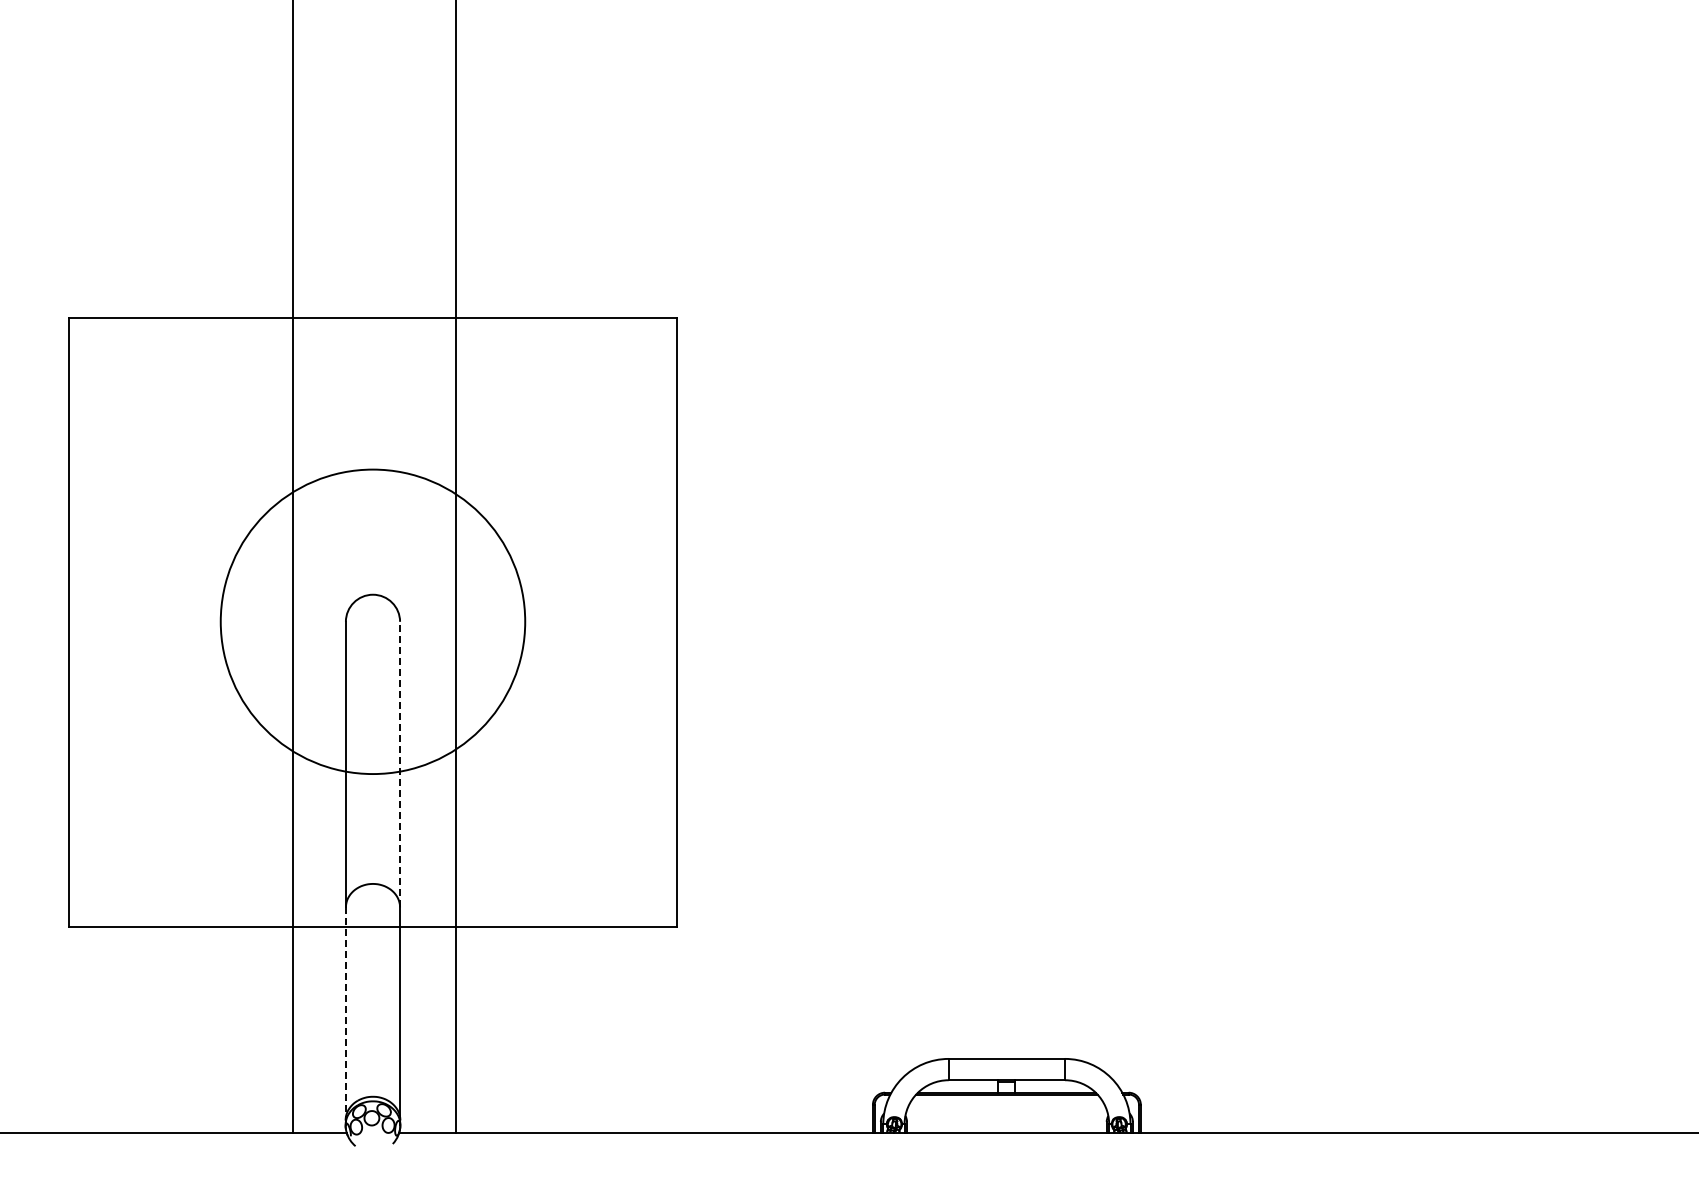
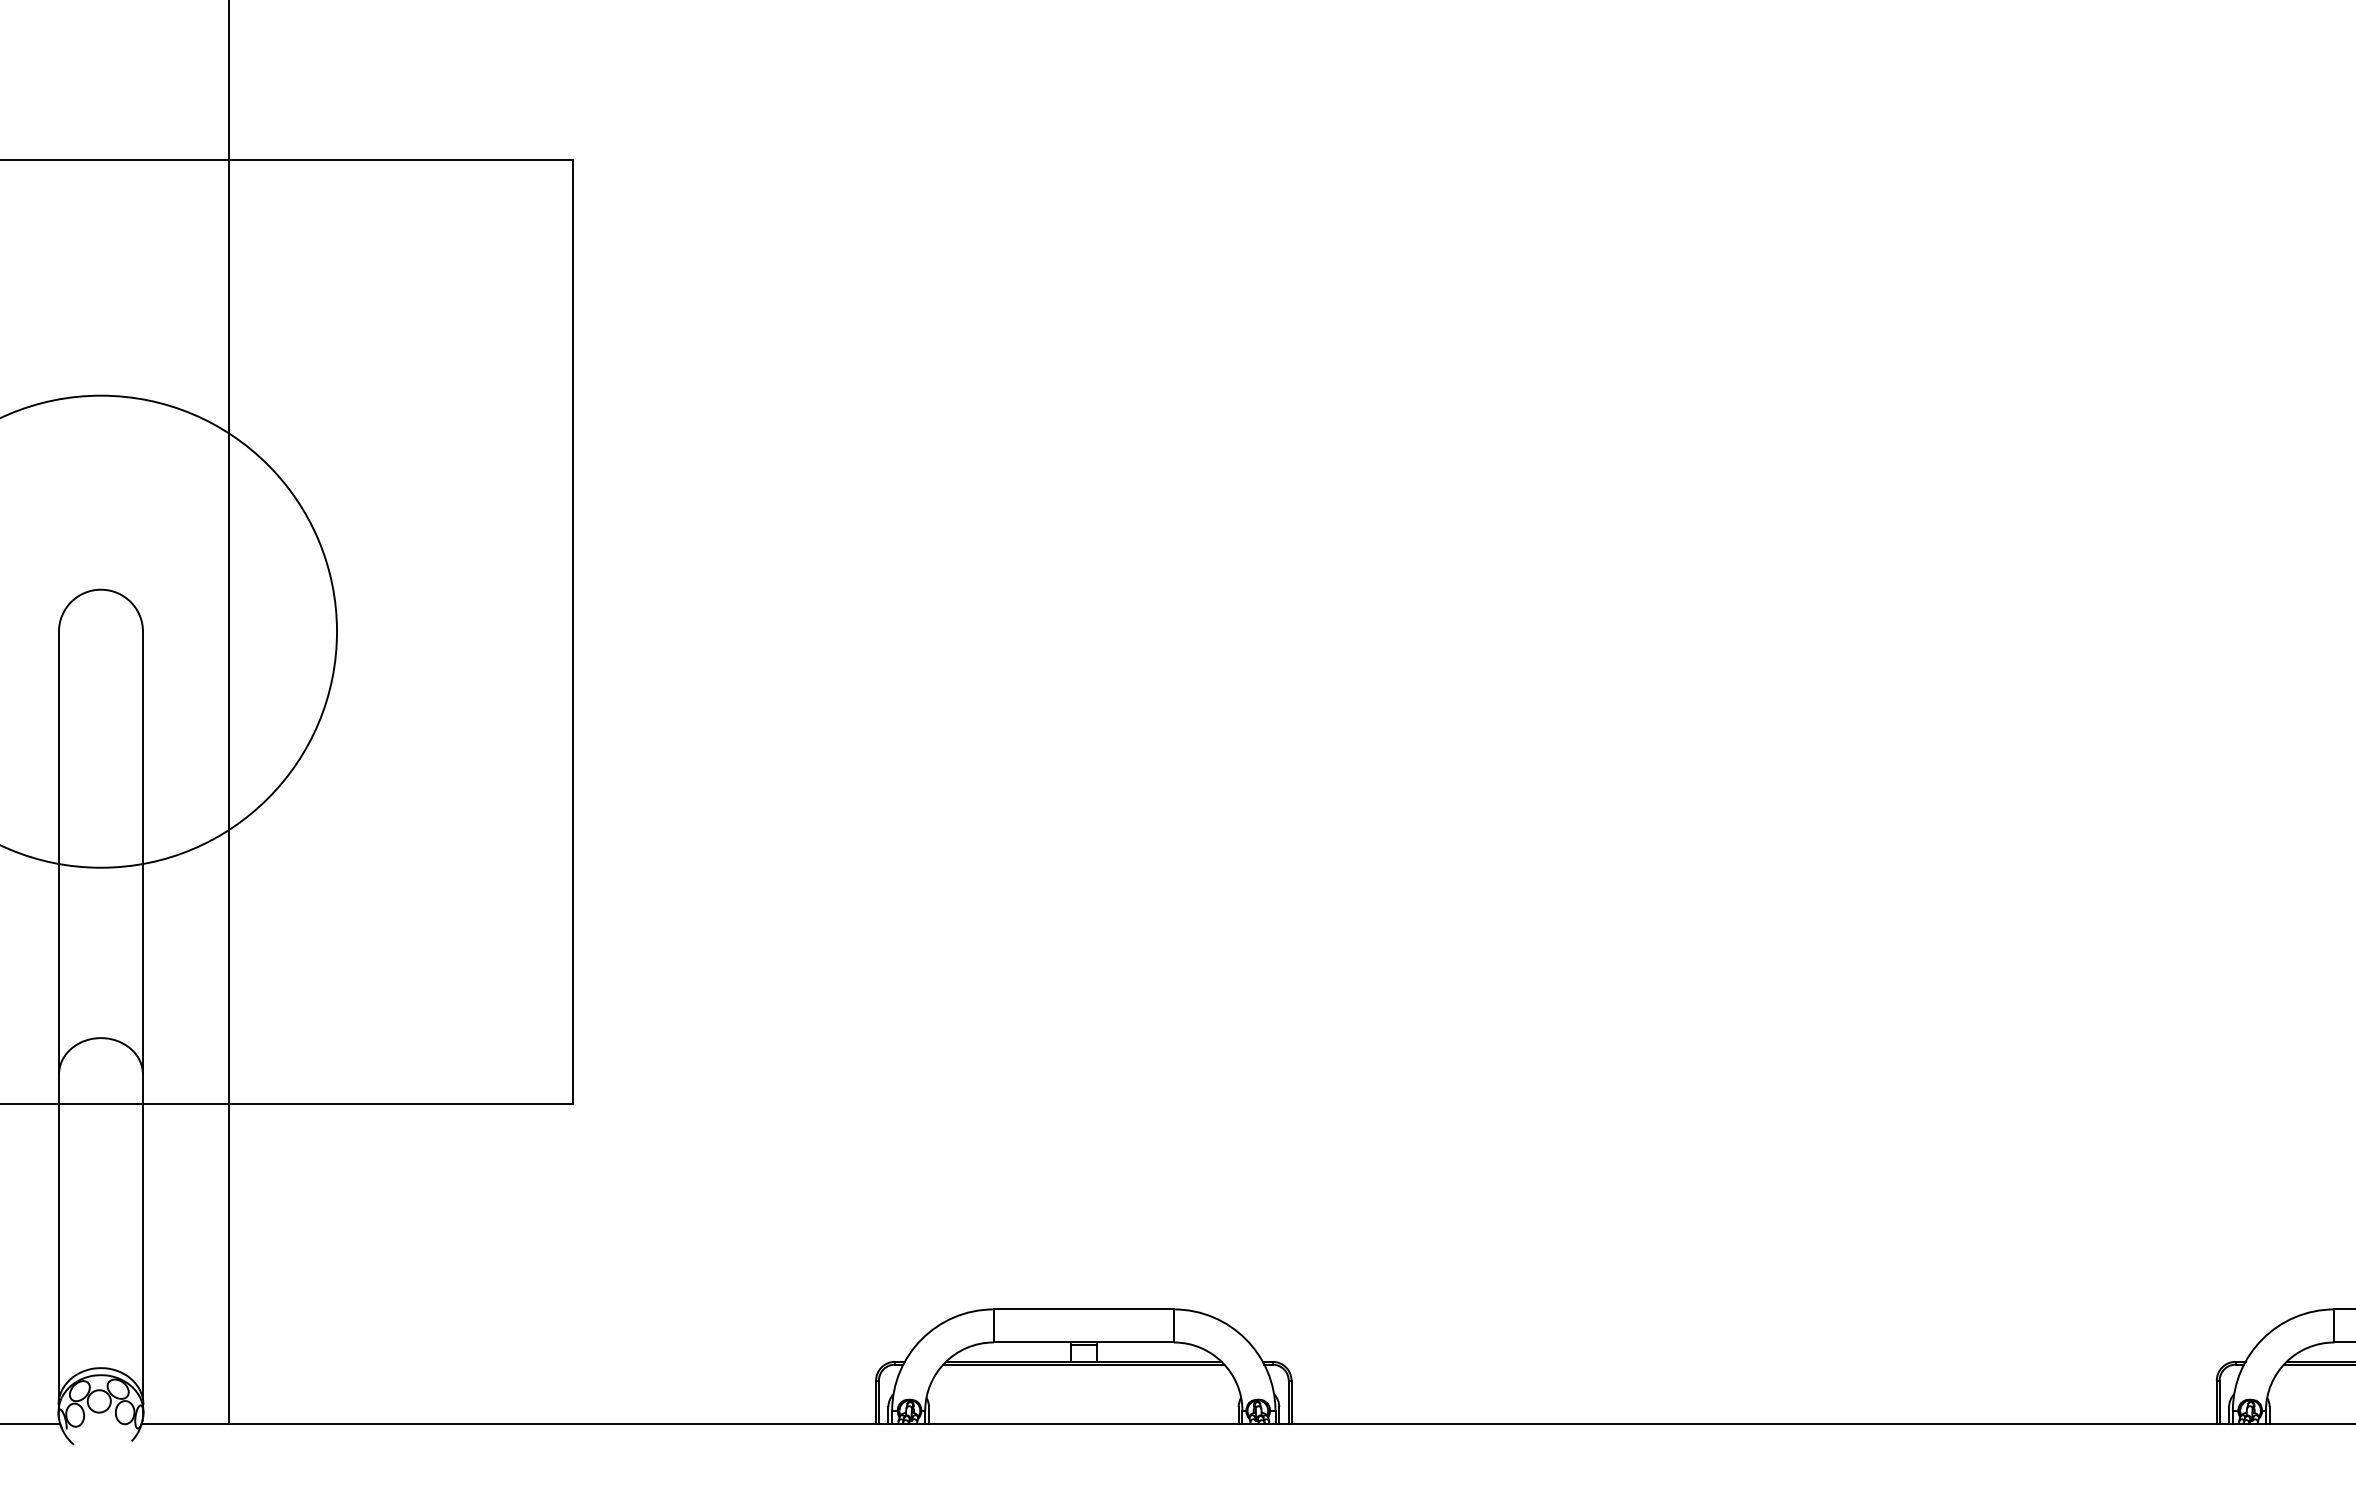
line: (400, 764) -> (143, 852), dashed -> solid
line: (345, 1012) -> (58, 1237), dashed -> solid

